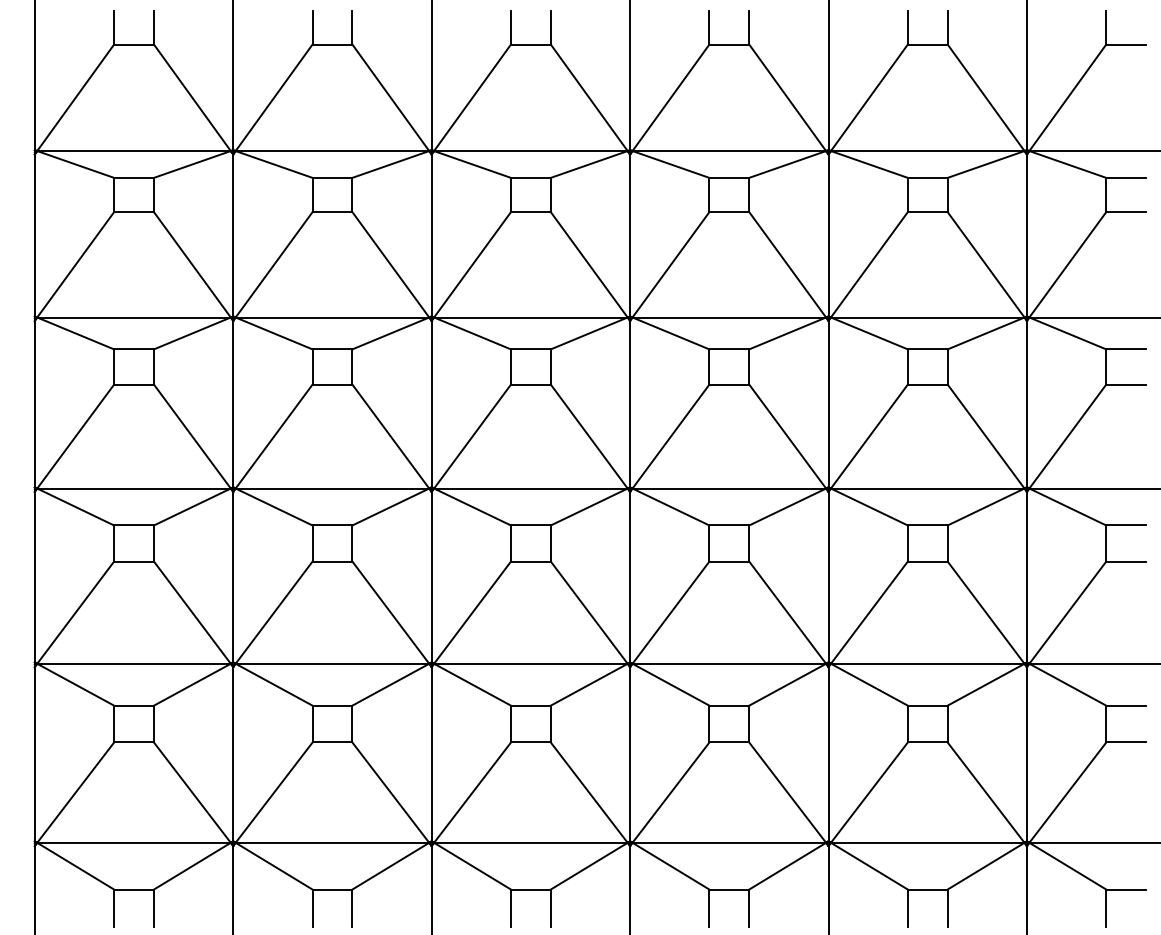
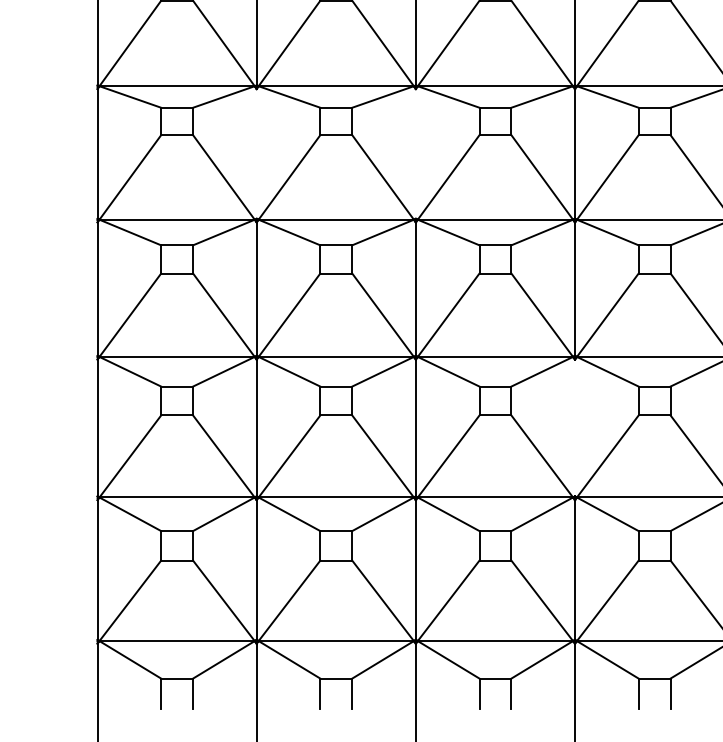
line: (233, 235) -> (256, 153), removed
line: (431, 235) -> (415, 153), removed
line: (630, 577) -> (575, 428), removed

